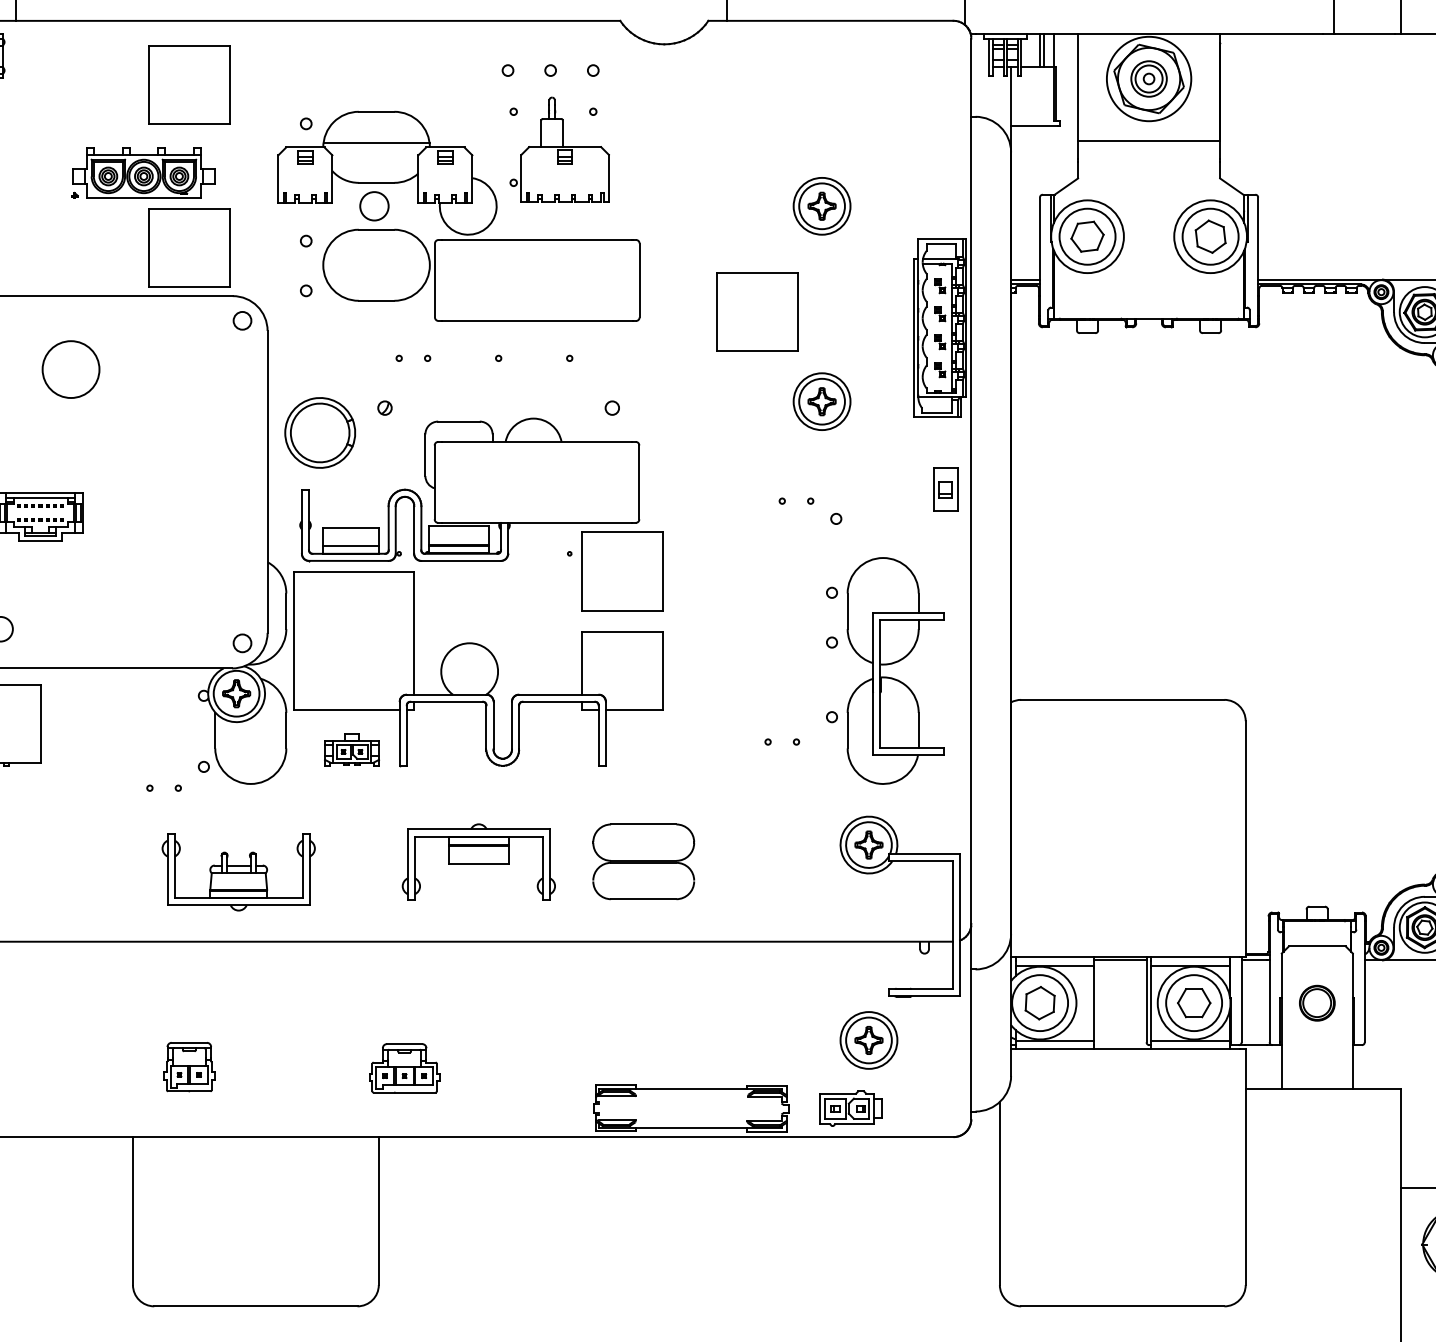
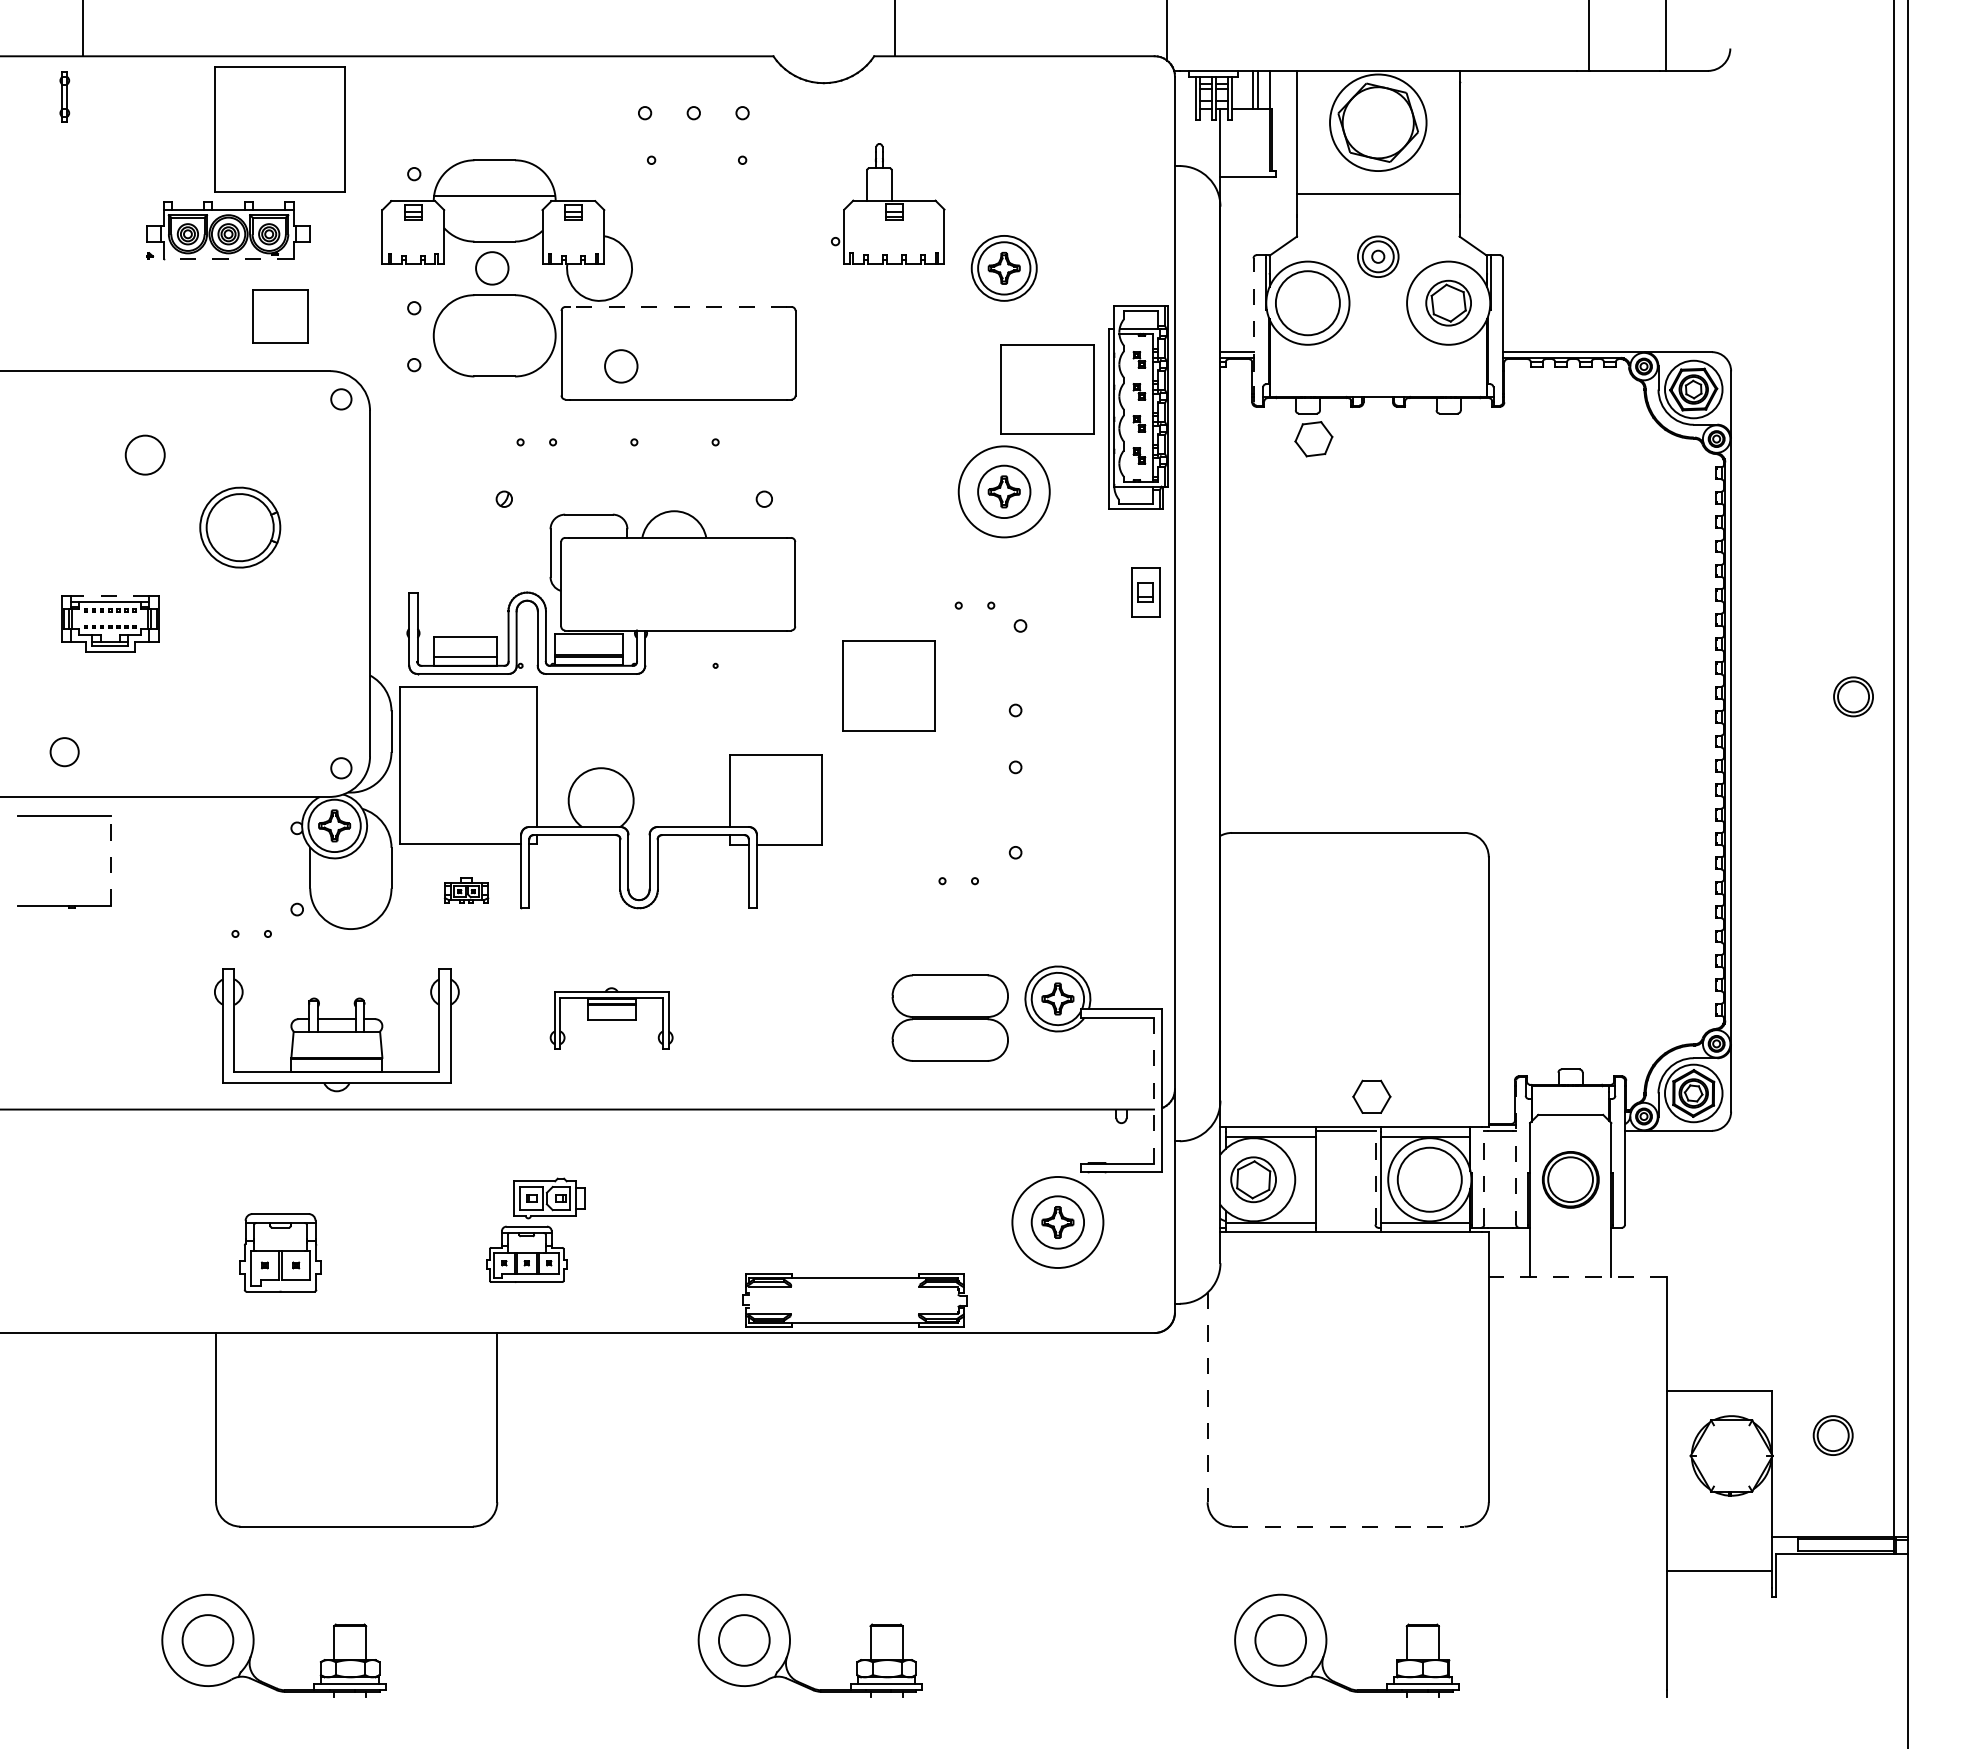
part: (1149, 78) -> (1378, 256), moved
part: (189, 84) -> (280, 129), size x1.4
part: (559, 149) -> (888, 203), moved
line: (143, 197) -> (228, 258), solid -> dashed
part: (1087, 236) -> (1313, 439), moved
circle: (1210, 236) -> (1448, 303), size x0.7
line: (537, 239) -> (678, 306), solid -> dashed
part: (189, 248) -> (280, 316), size x0.6
line: (1039, 259) -> (1253, 329), solid -> dashed
circle: (487, 292) -> (621, 366), added
part: (757, 312) -> (1047, 389), moved
circle: (70, 369) -> (144, 454), size x0.6
circle: (821, 401) -> (1003, 491), size x1.4
part: (320, 432) -> (240, 527), moved
line: (39, 492) -> (109, 595), solid -> dashed
part: (622, 570) -> (888, 685), moved
part: (894, 663) -> (1087, 791), removed
line: (41, 723) -> (111, 860), solid -> dashed
part: (351, 749) -> (466, 889), size x0.7
part: (643, 861) -> (949, 1017), moved
part: (478, 862) -> (611, 1018), size x0.7
part: (239, 872) -> (337, 1030), size x1.4
line: (953, 925) -> (1154, 1090), solid -> dashed
line: (1269, 980) -> (1516, 1153), solid -> dashed
line: (1146, 999) -> (1375, 1175), solid -> dashed
line: (1241, 999) -> (1484, 1175), solid -> dashed
circle: (1039, 1002) -> (1253, 1179), size x0.7
part: (1193, 1002) -> (1371, 1096), moved
part: (1317, 1002) -> (1570, 1179), size x1.4
circle: (868, 1040) -> (1057, 1222), size x1.4
part: (189, 1066) -> (280, 1252), size x1.4
line: (1323, 1088) -> (1577, 1277), solid -> dashed
part: (851, 1108) -> (549, 1198), moved
line: (999, 1193) -> (1207, 1397), solid -> dashed
line: (1123, 1306) -> (1348, 1526), solid -> dashed

